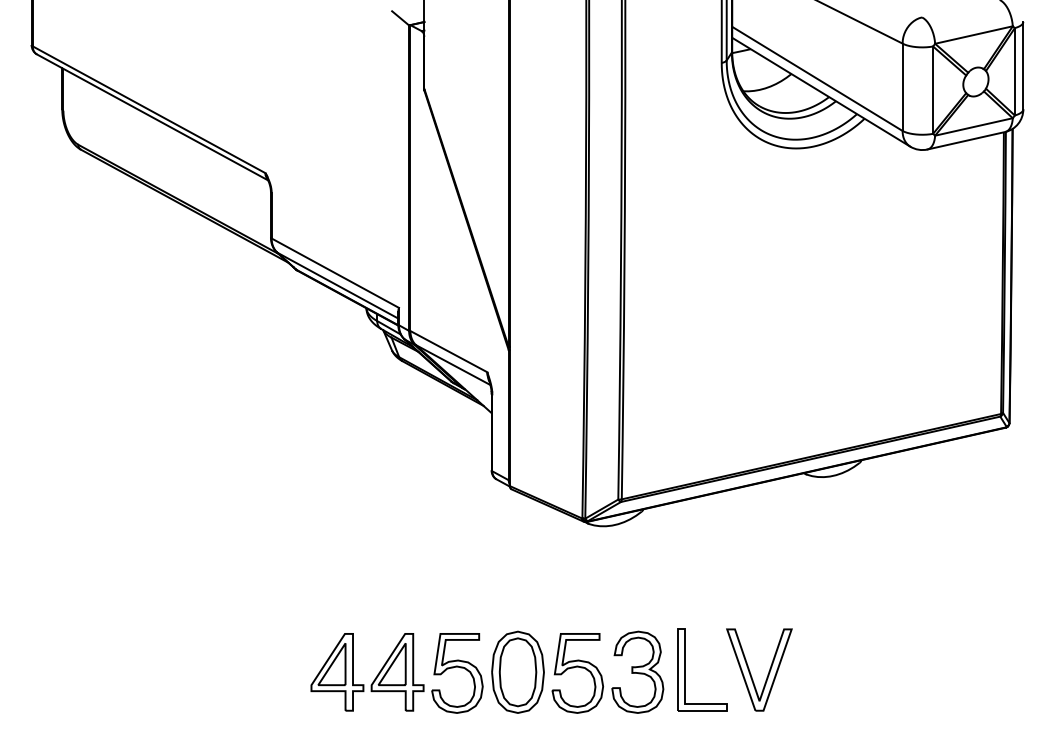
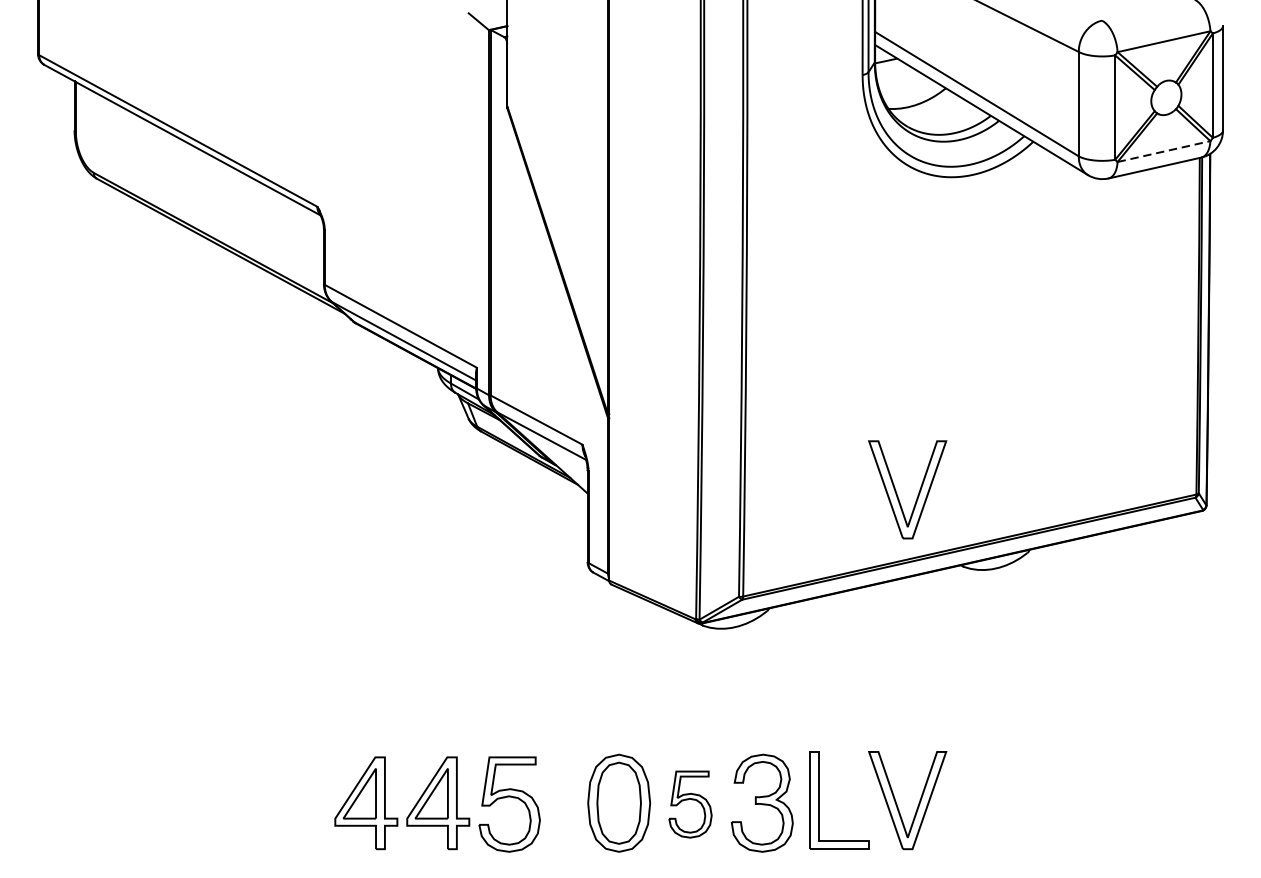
line: (973, 126) -> (1163, 151), solid -> dashed
part: (750, 411) -> (896, 491), added
part: (396, 673) -> (436, 804), moved
part: (577, 673) -> (690, 804), size x0.7

